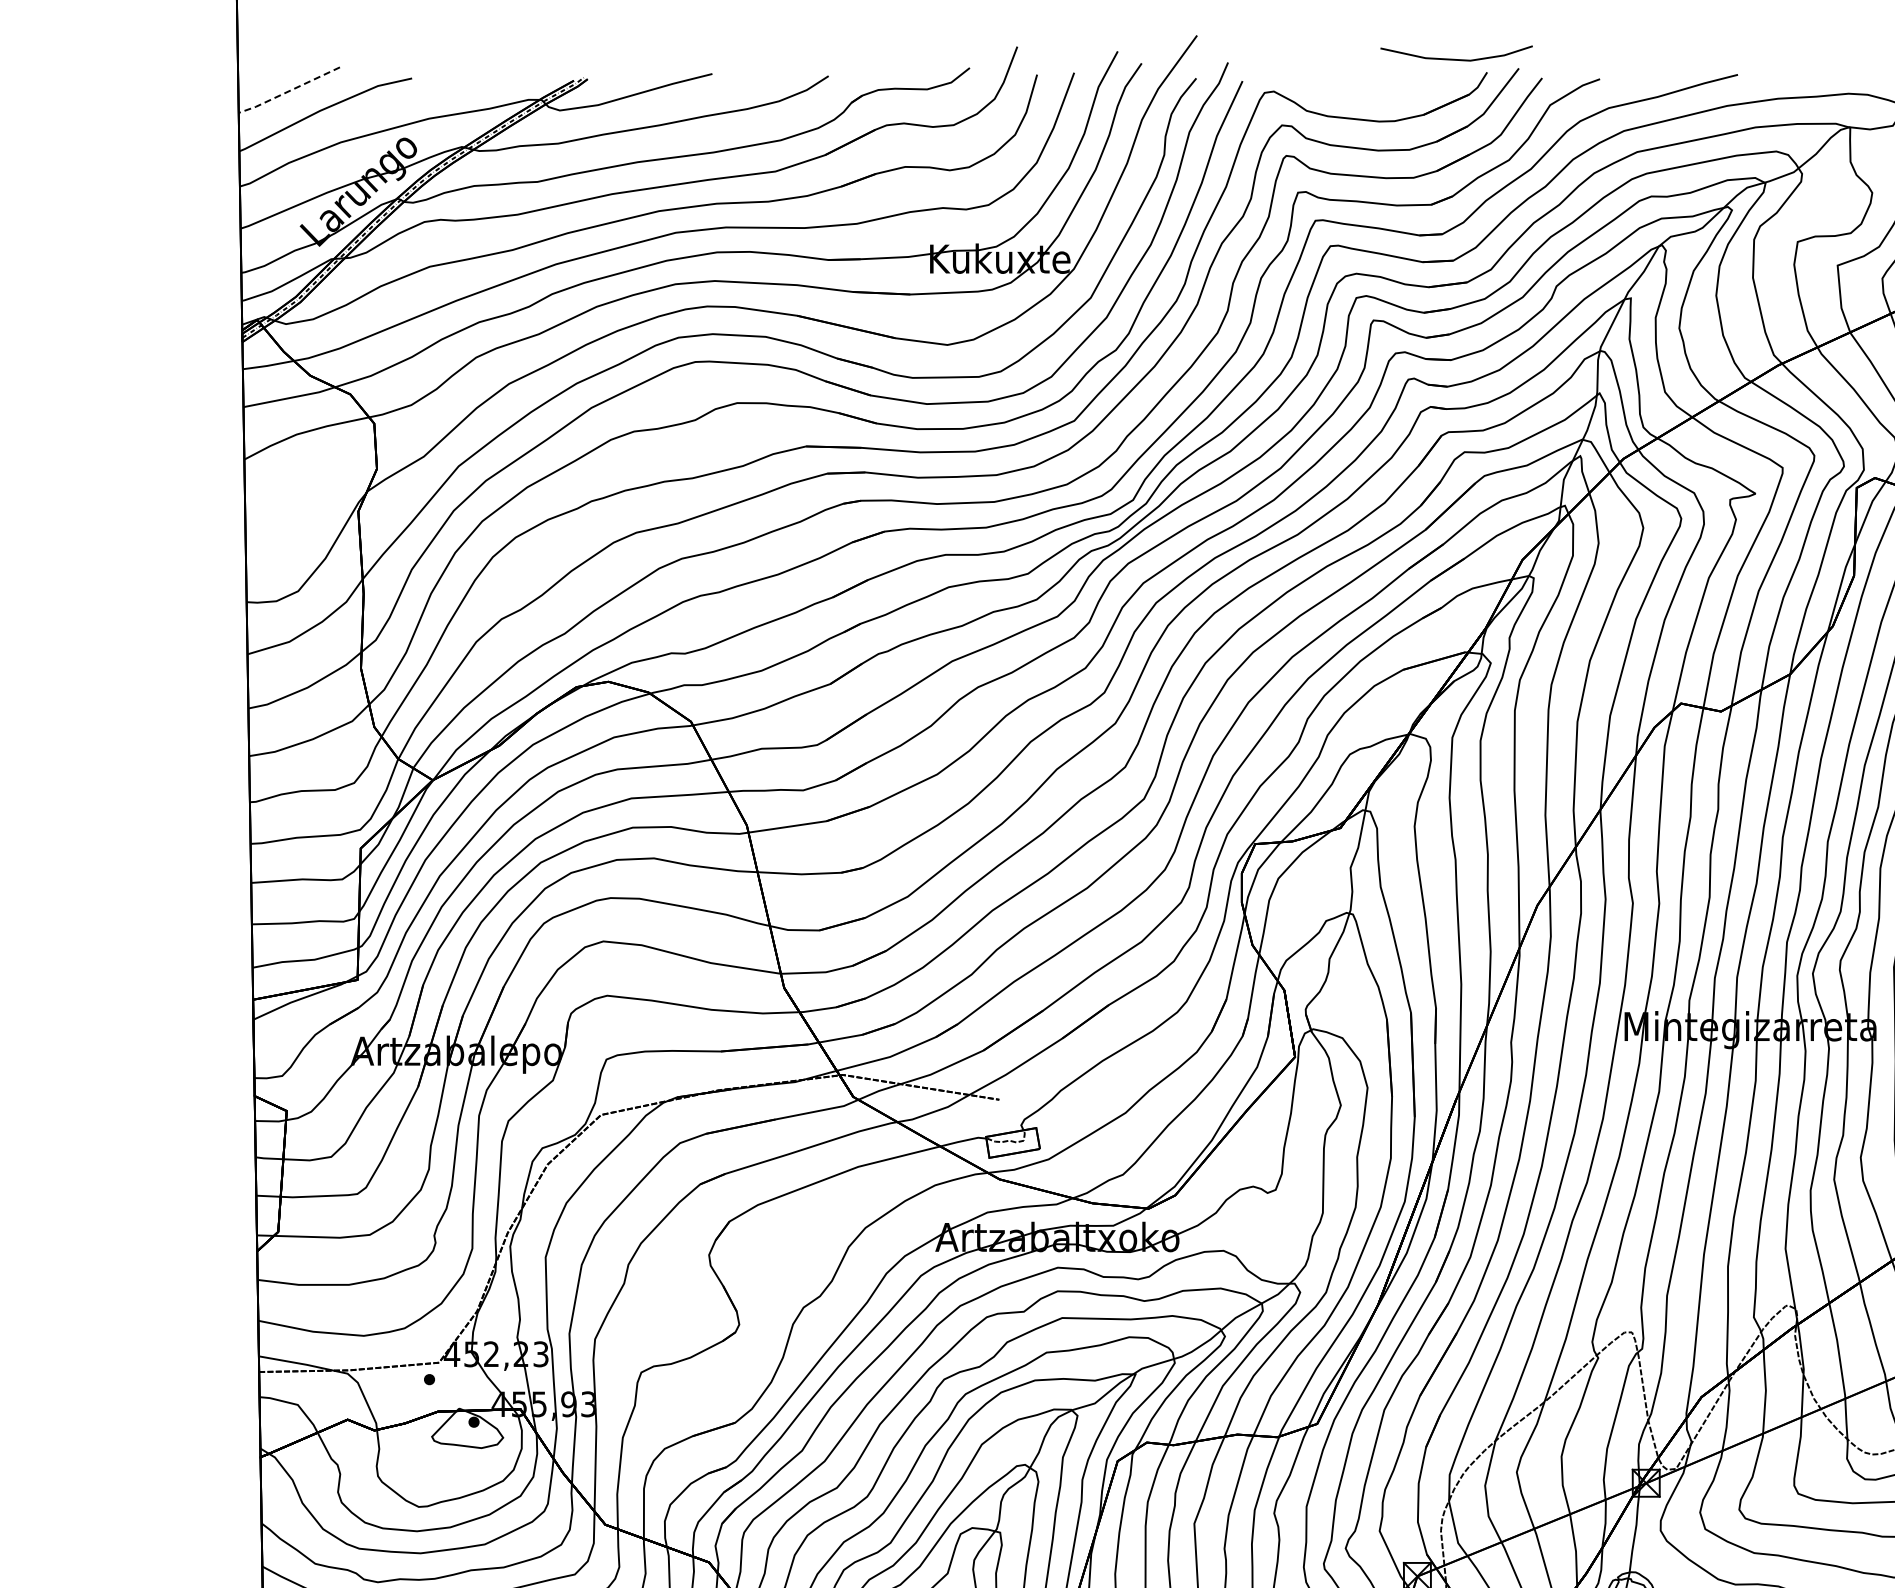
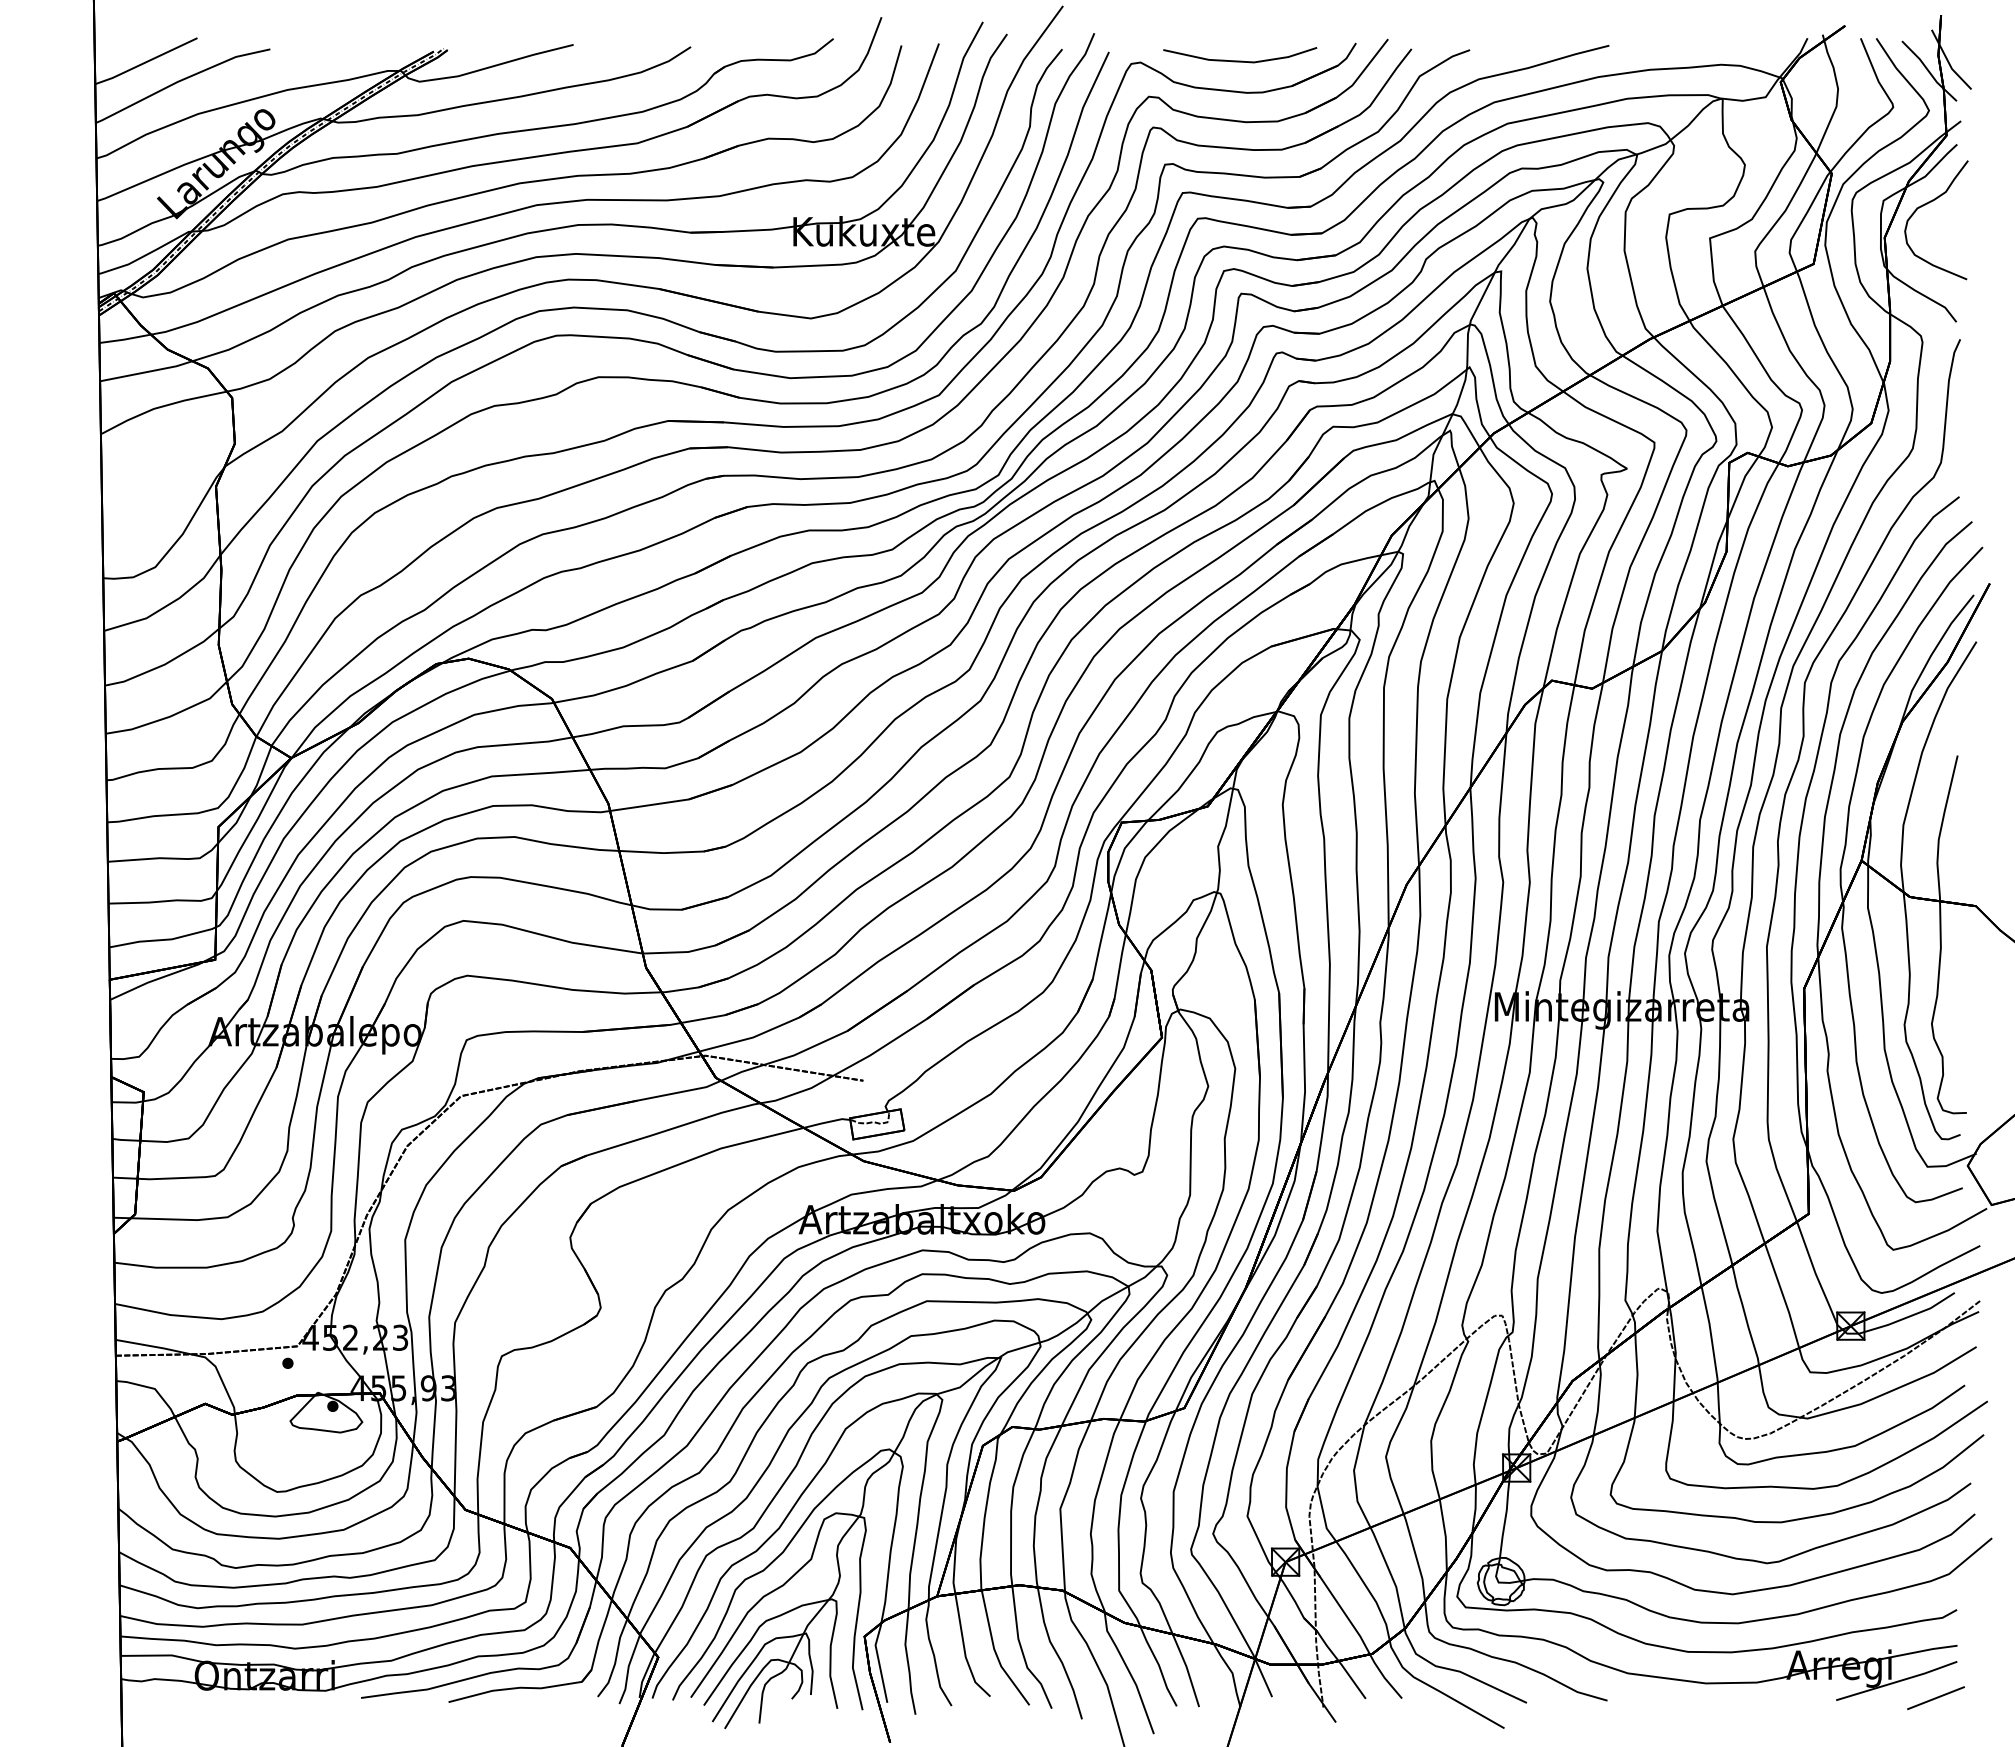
line: (1456, 58) -> (1240, 60), moved
line: (289, 91) -> (146, 62), dashed -> solid

